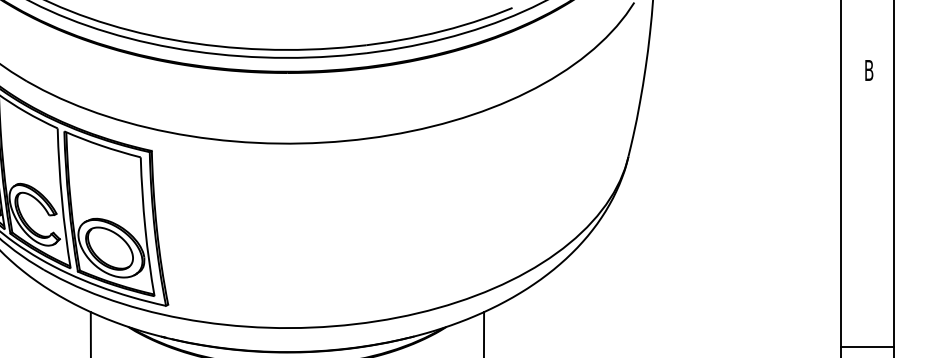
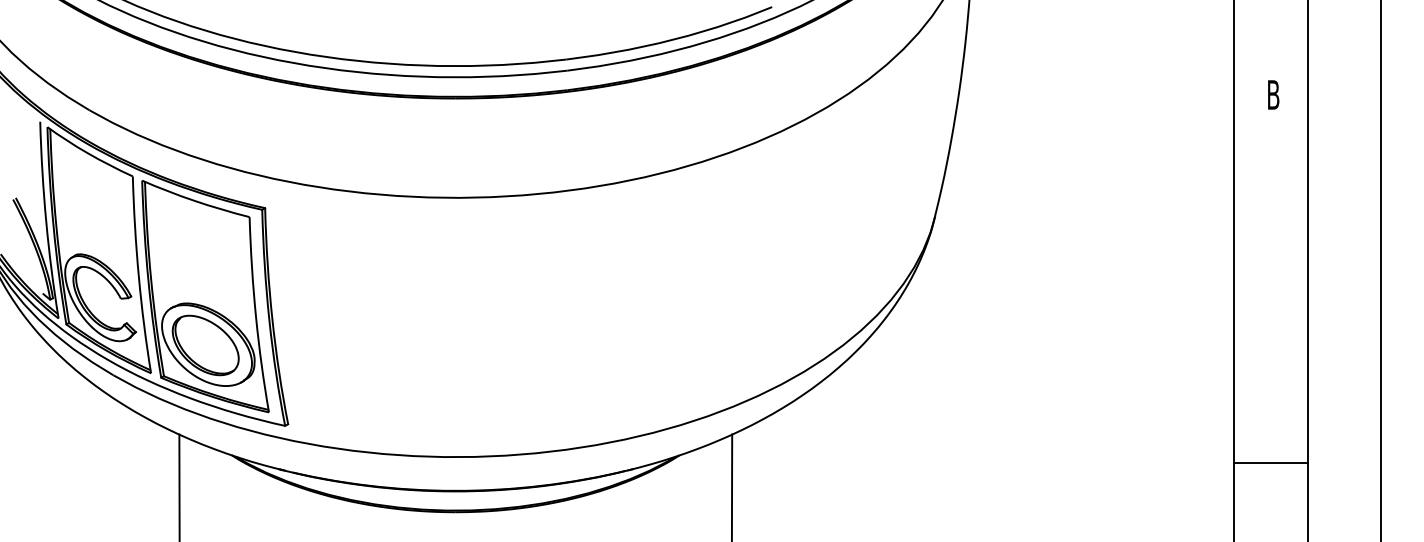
line: (867, 346) -> (1270, 463), moved

